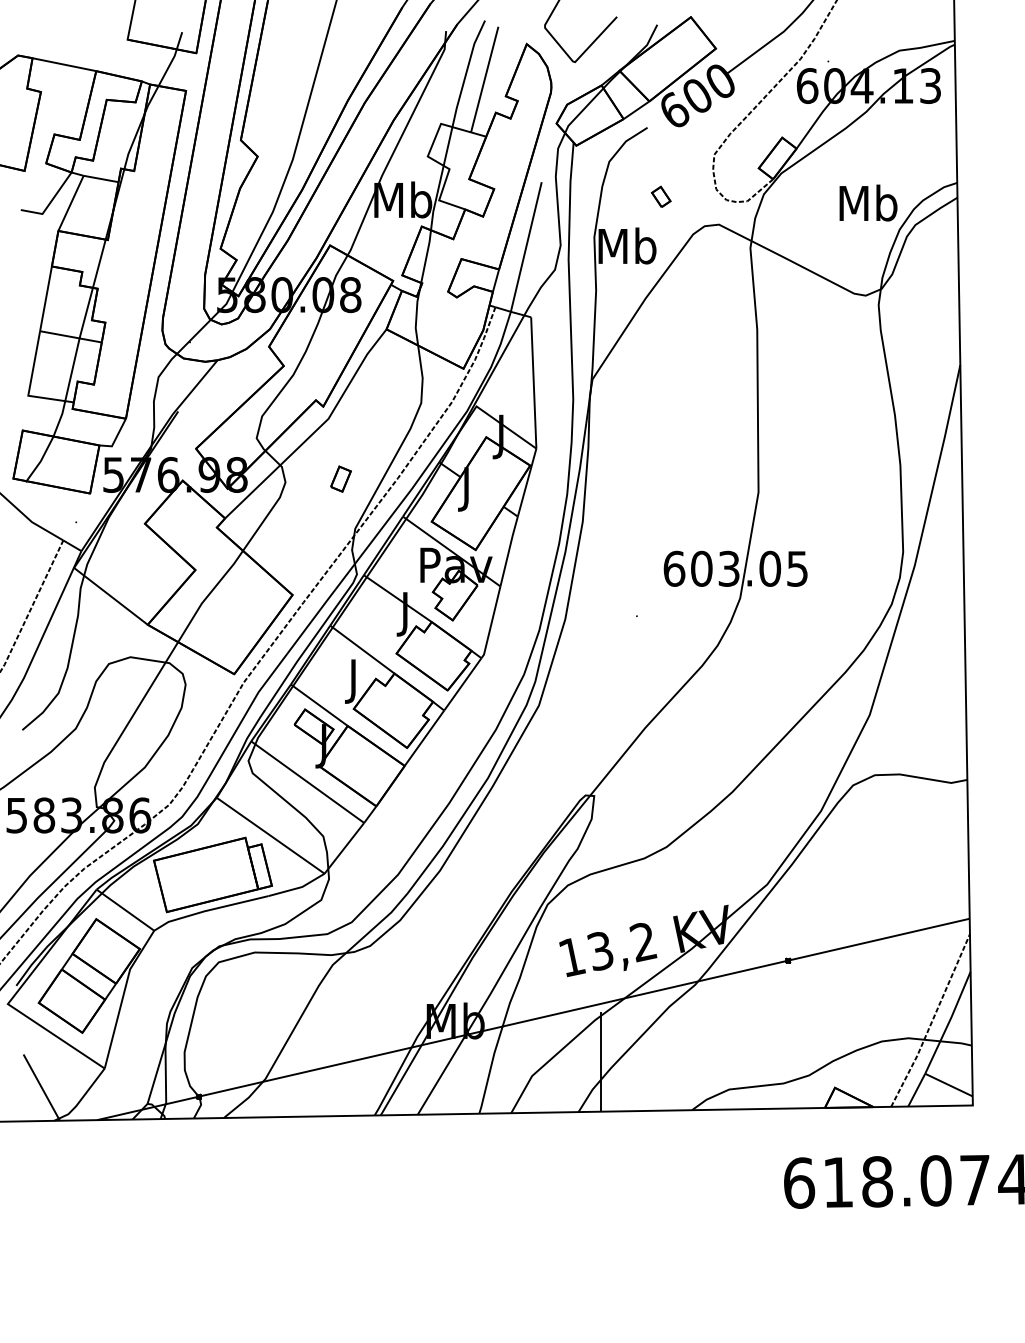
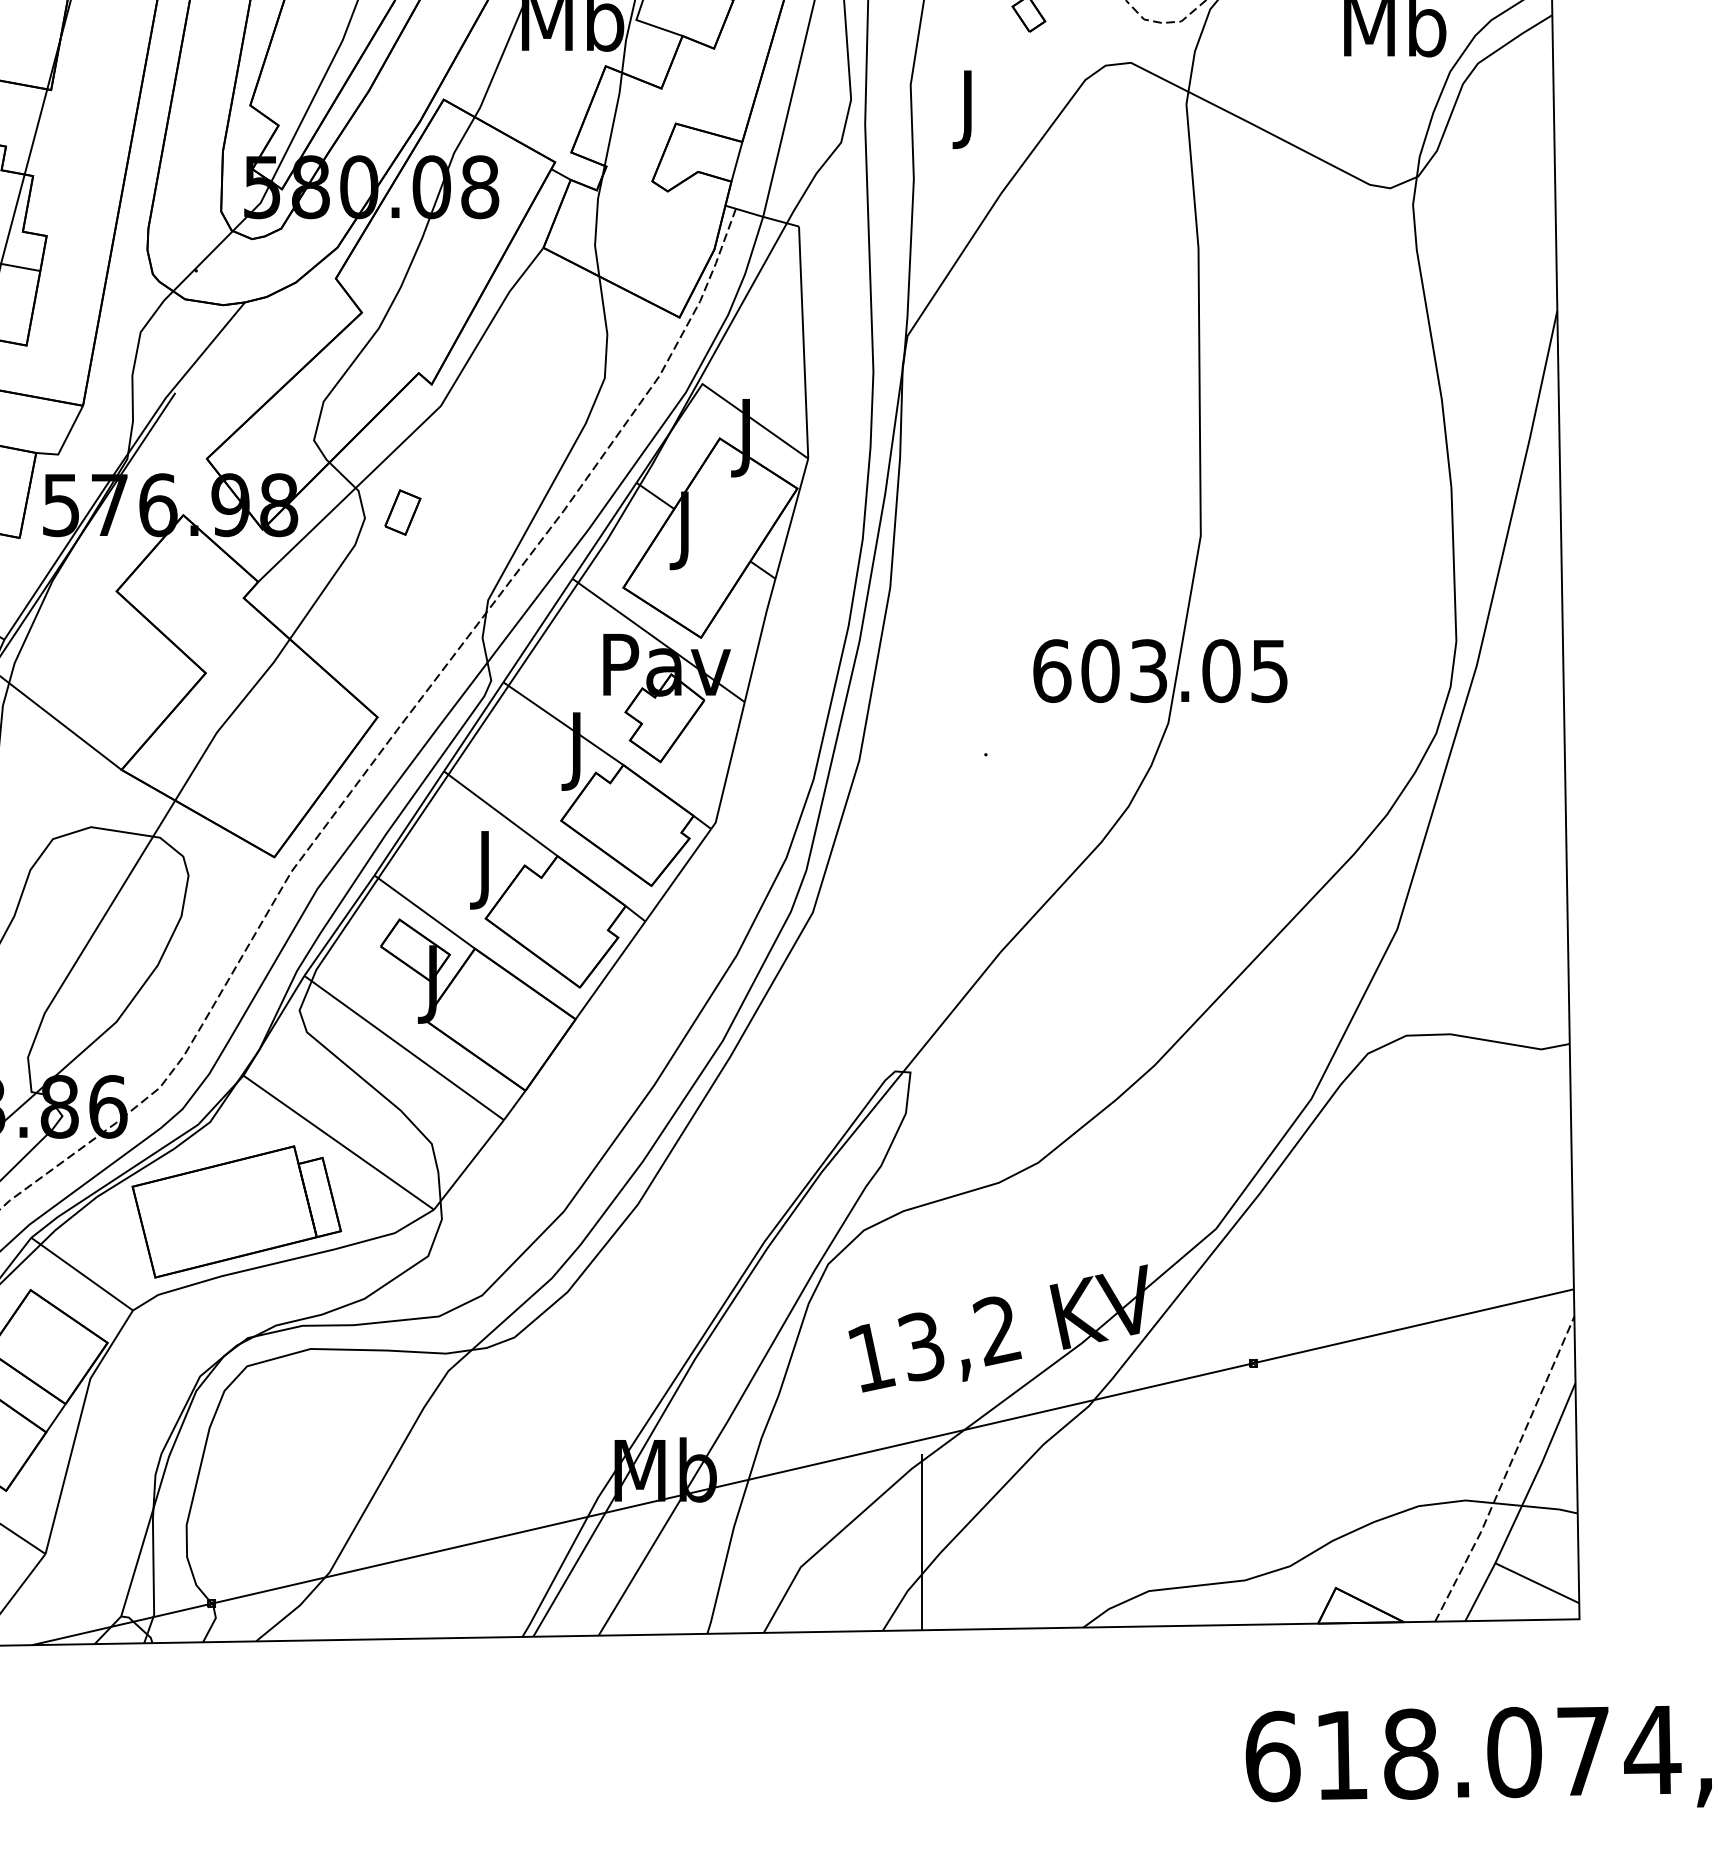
text: (627, 250) -> (969, 108), Mb -> J
part: (340, 478) -> (402, 511), moved

